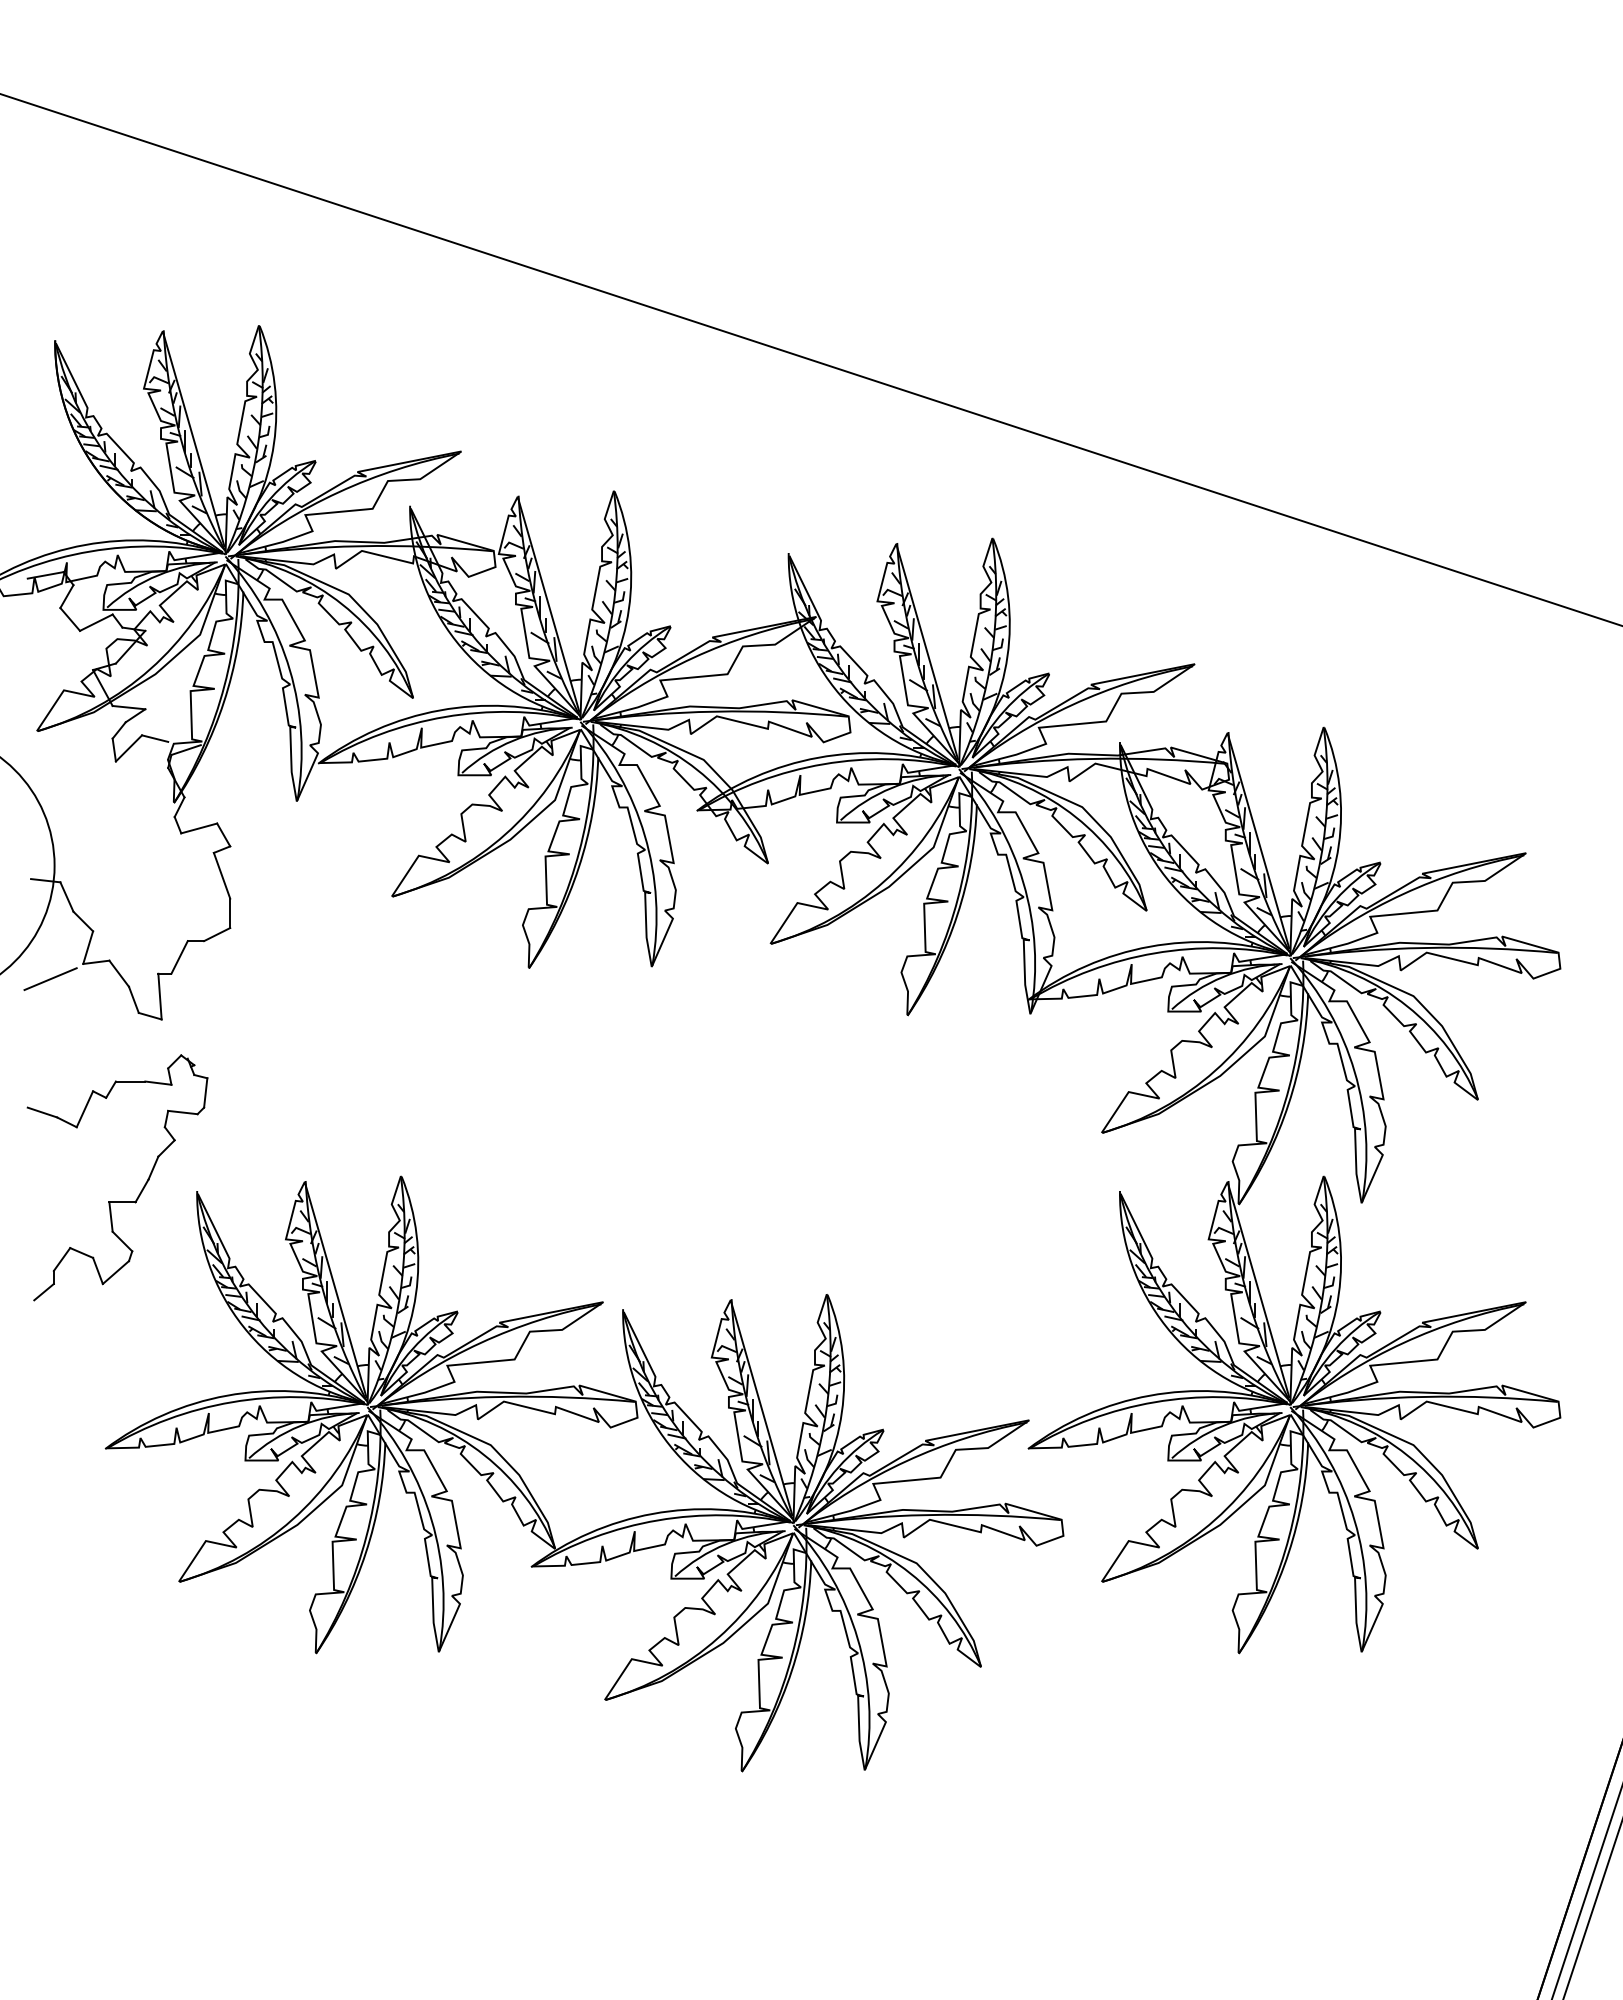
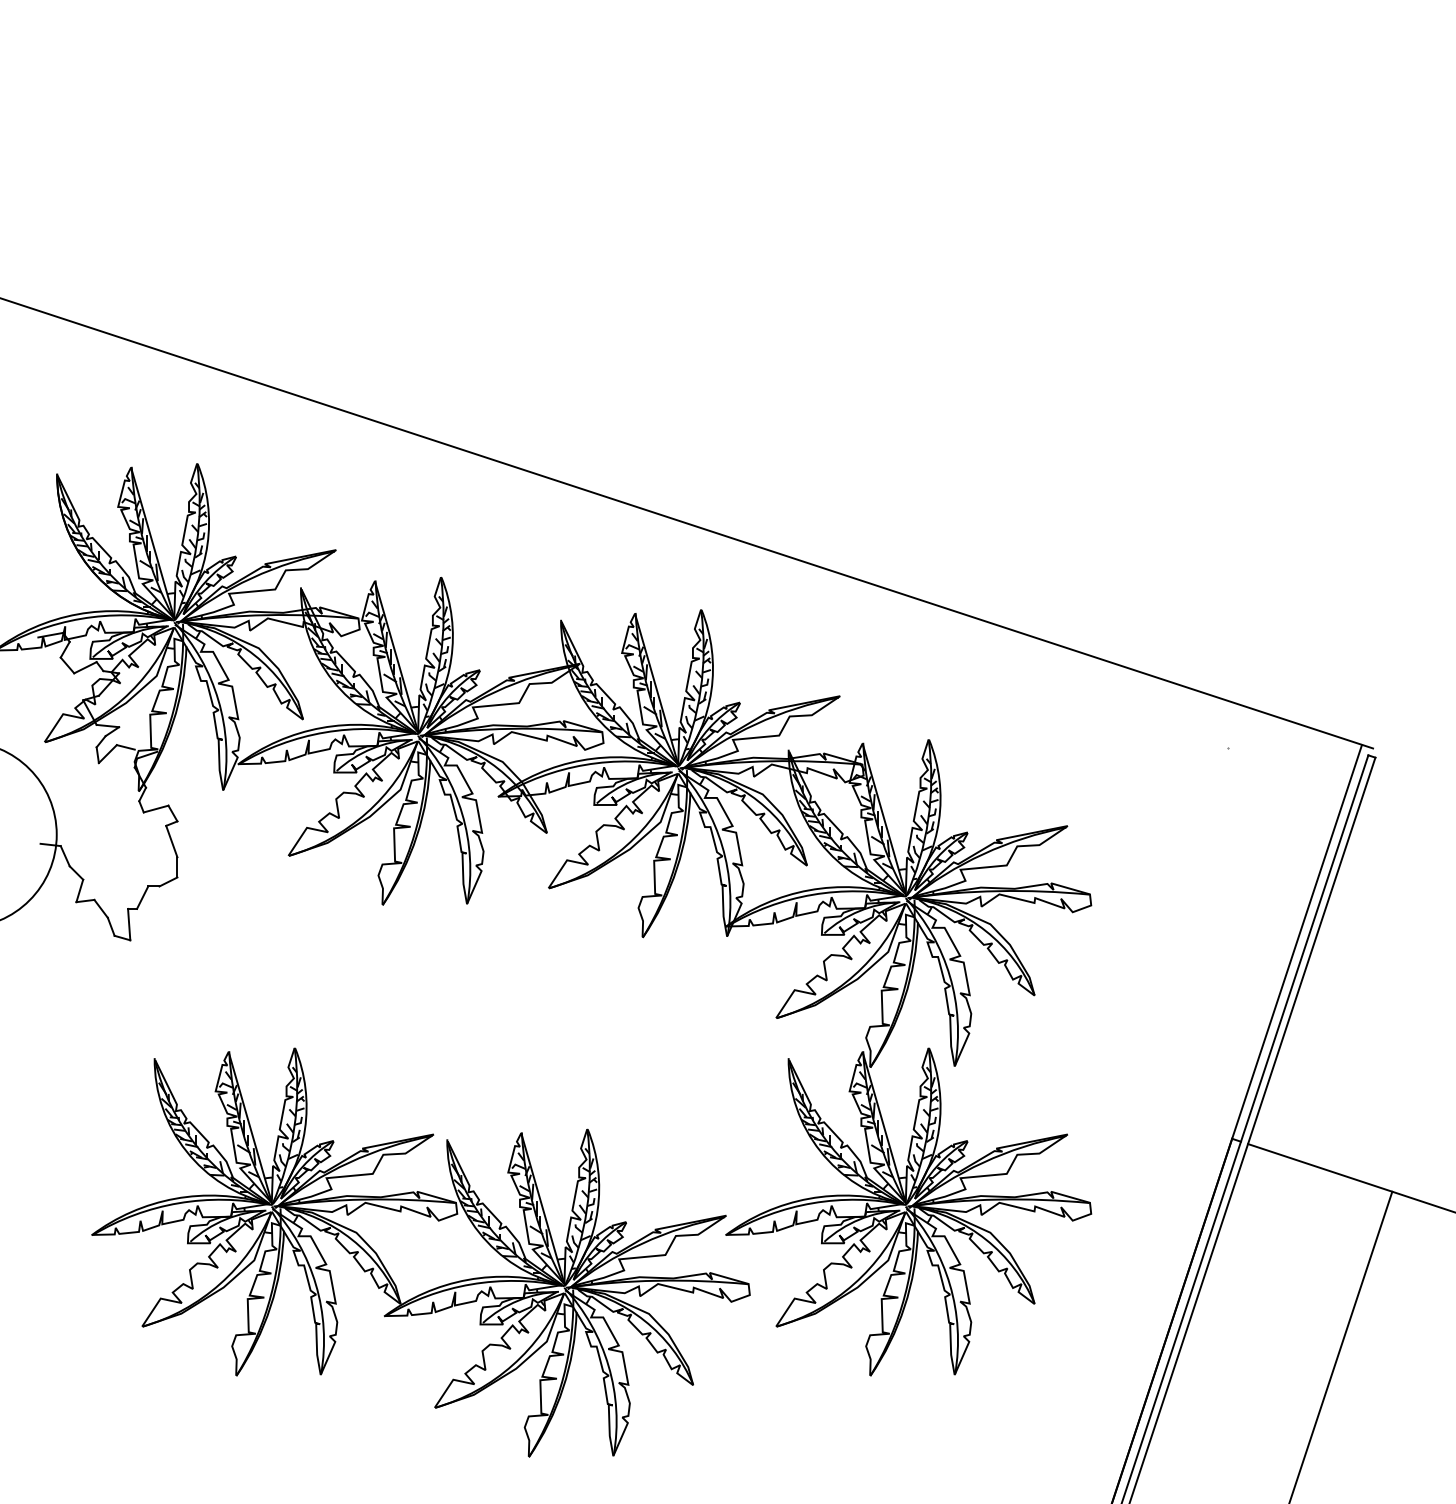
line: (49, 979) -> (53, 912), removed
part: (116, 1201) -> (99, 1065), removed

